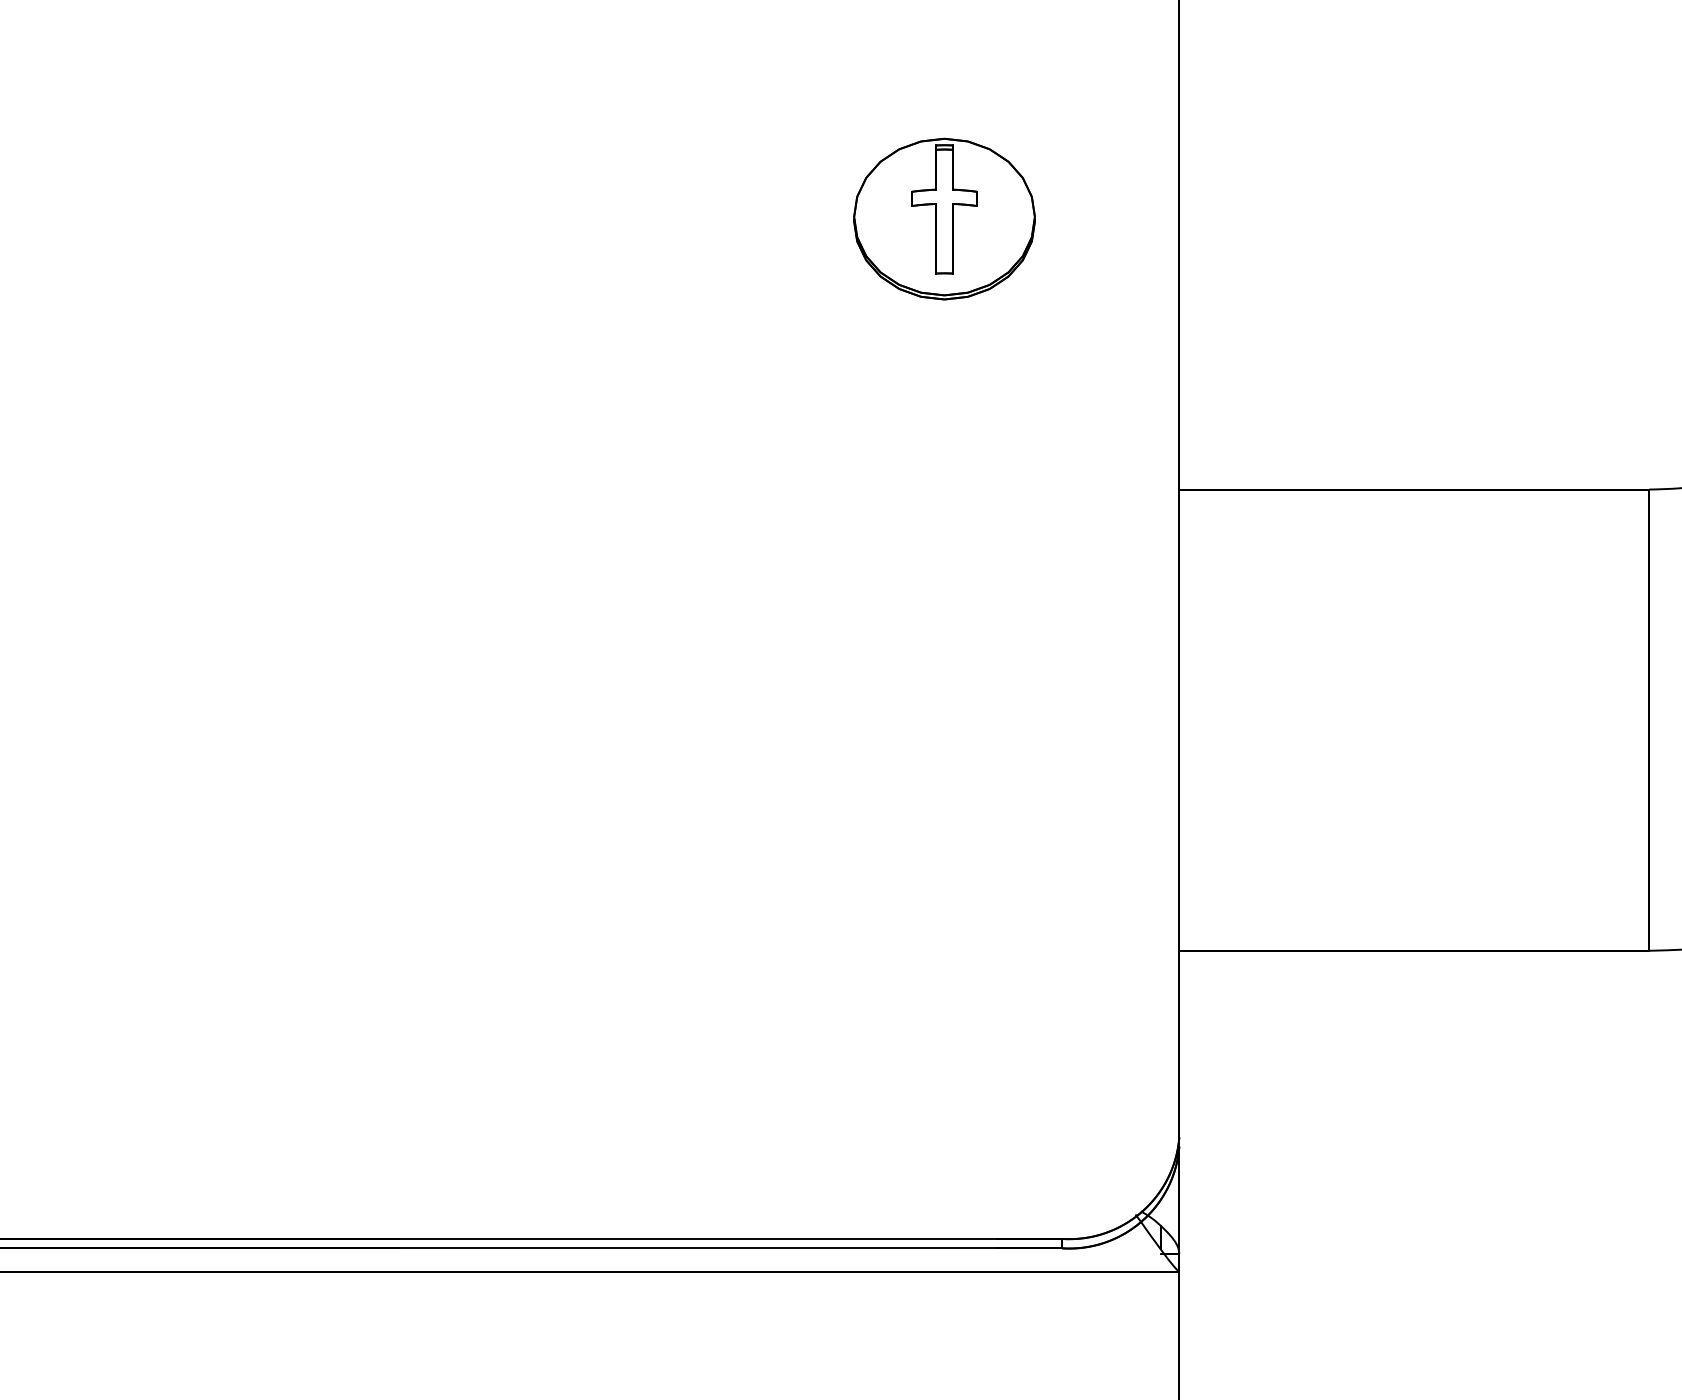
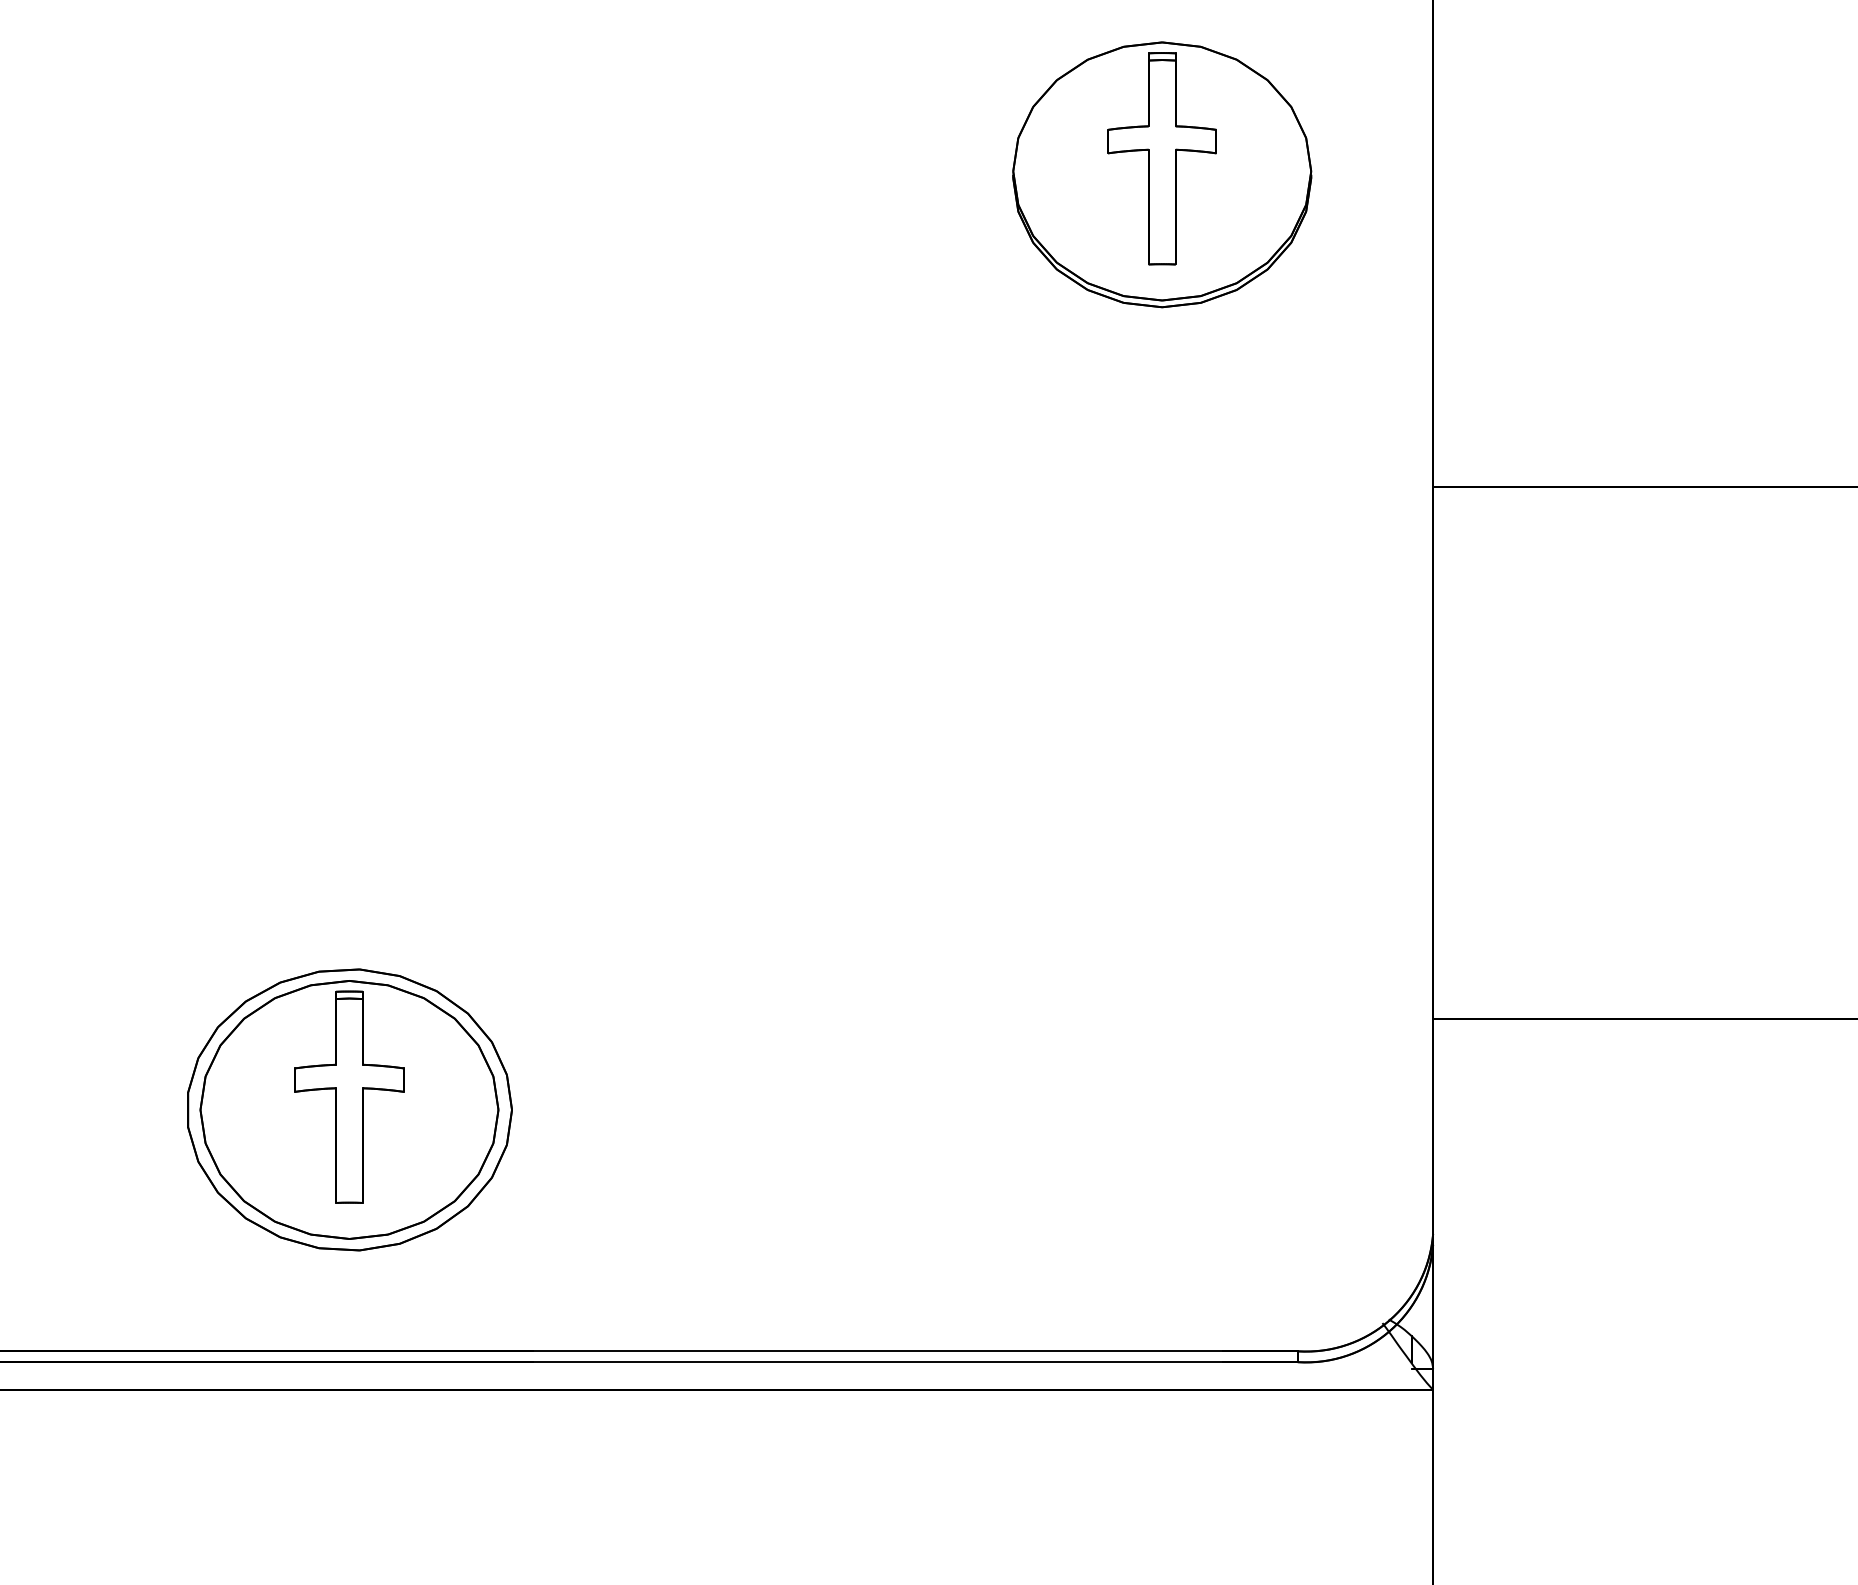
part: (944, 218) -> (1162, 174), size x1.43
part: (240, 1029) -> (349, 1109), added

